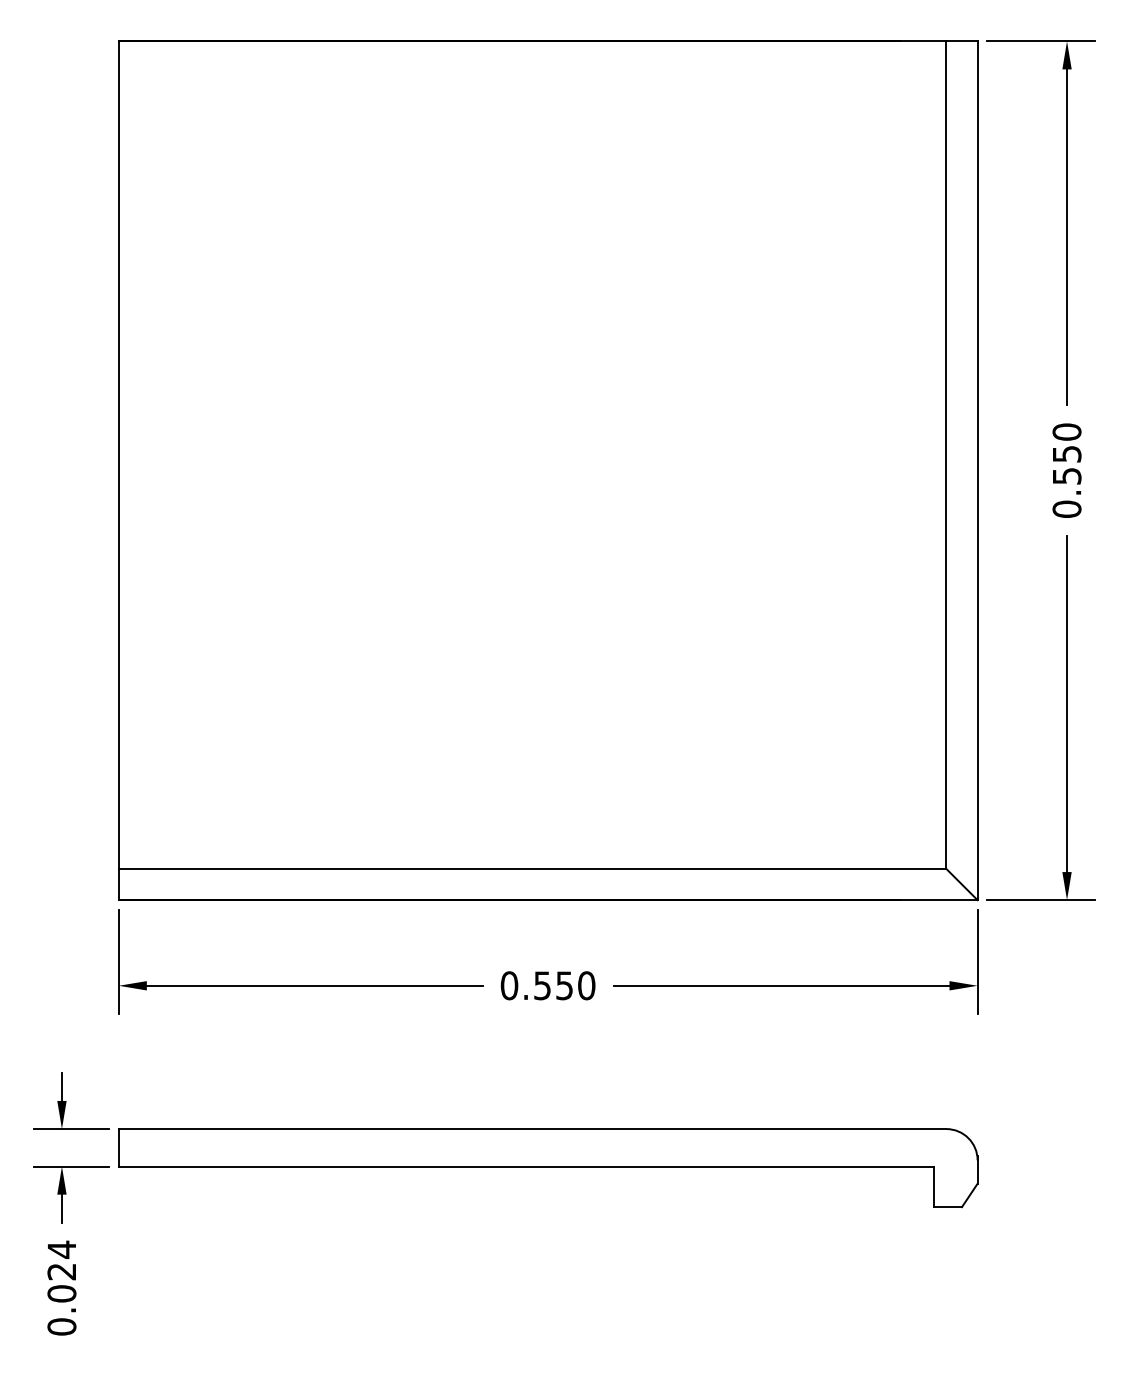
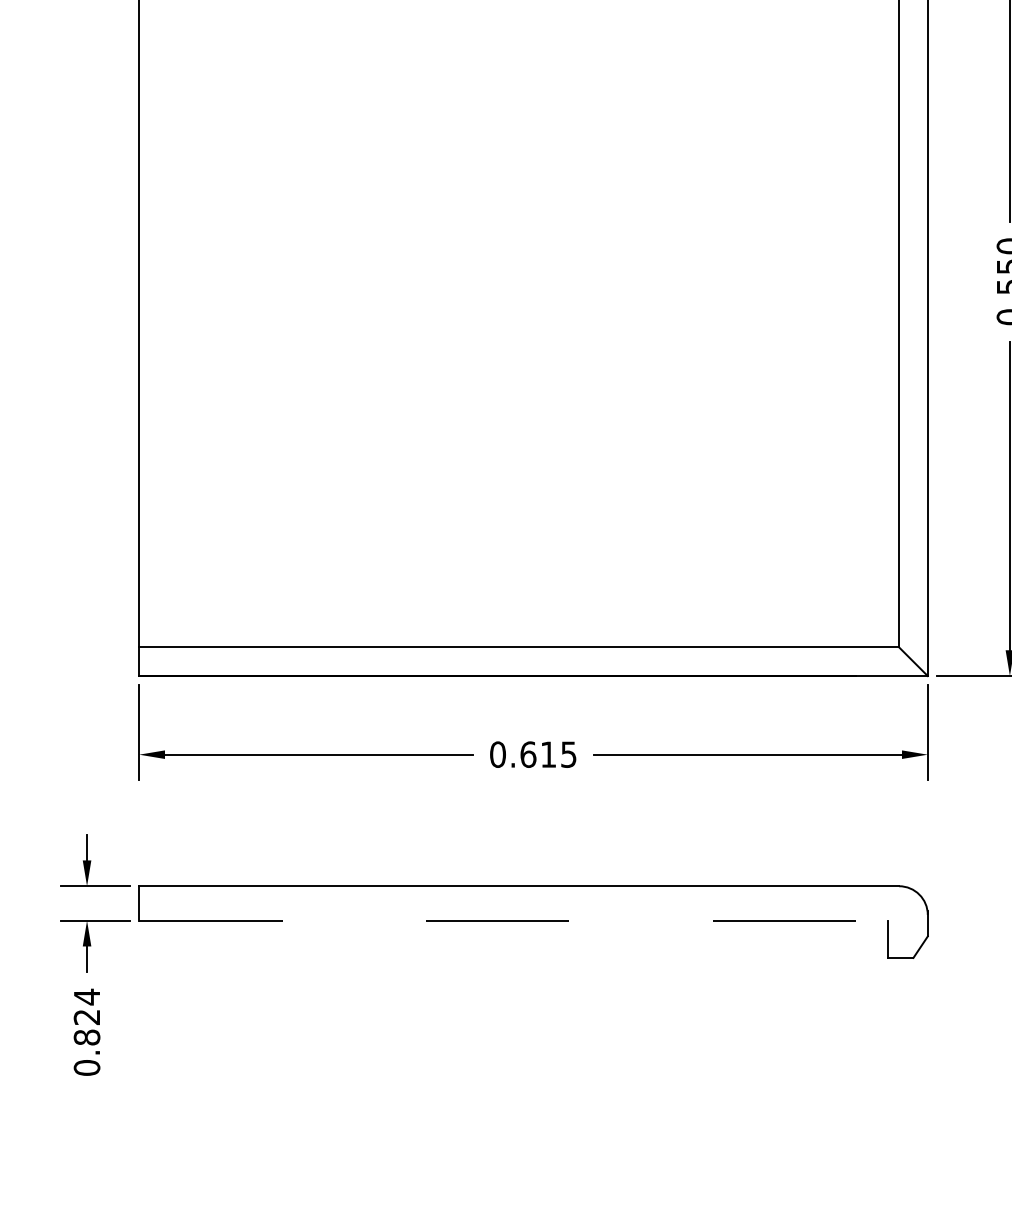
text: (564, 985) -> (548, 754), 0.550 -> 0.615
line: (526, 1166) -> (513, 920), solid -> dashed
text: (62, 1293) -> (87, 1037), 0.024 -> 0.824

